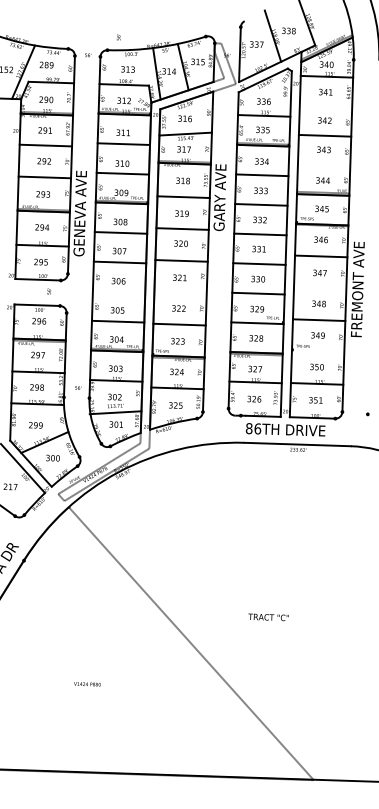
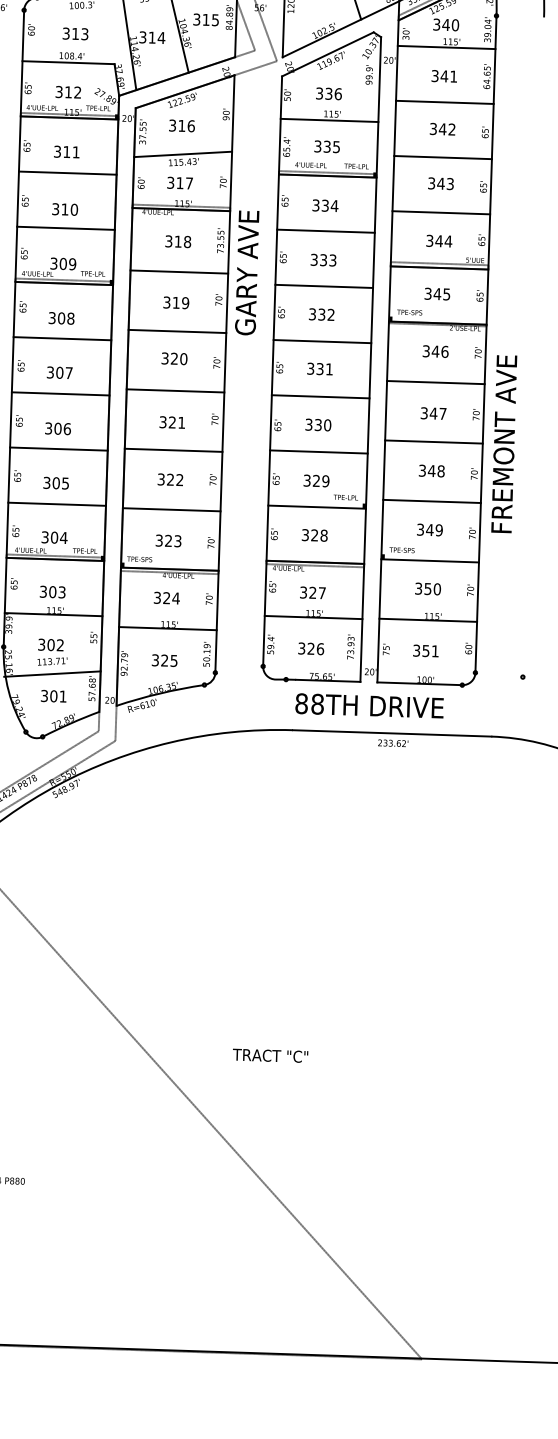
line: (325, 106) -> (443, 102), added
line: (323, 165) -> (440, 212), added
line: (320, 288) -> (434, 442), added
line: (118, 291) -> (57, 447), added
line: (180, 292) -> (173, 449), added
line: (317, 351) -> (428, 559), added
text: (257, 428) -> (317, 703), 86TH -> 88TH
text: (268, 617) -> (270, 1056), moved

